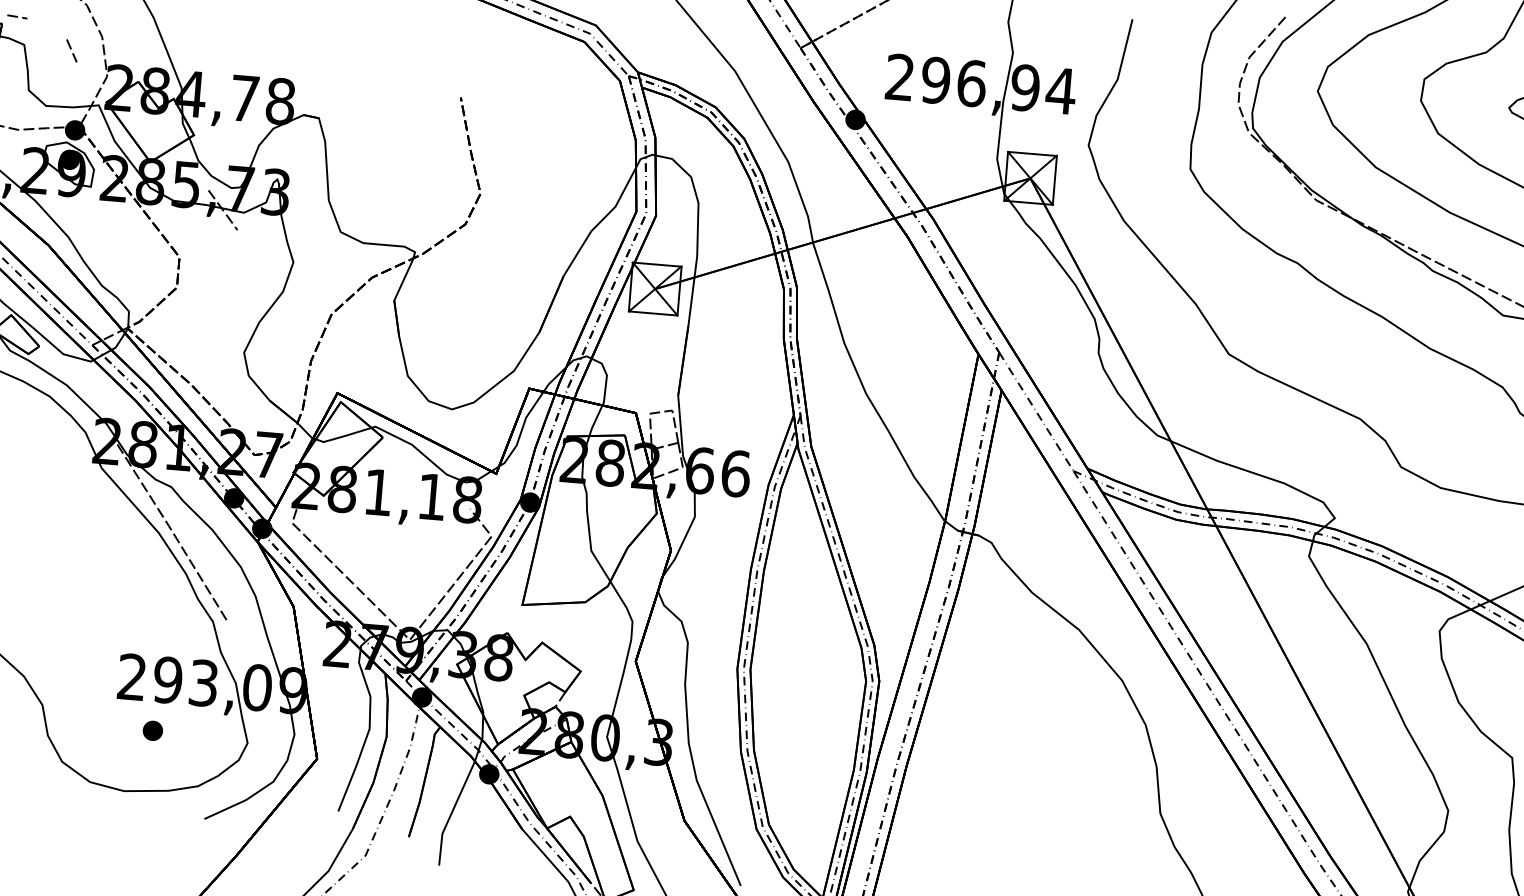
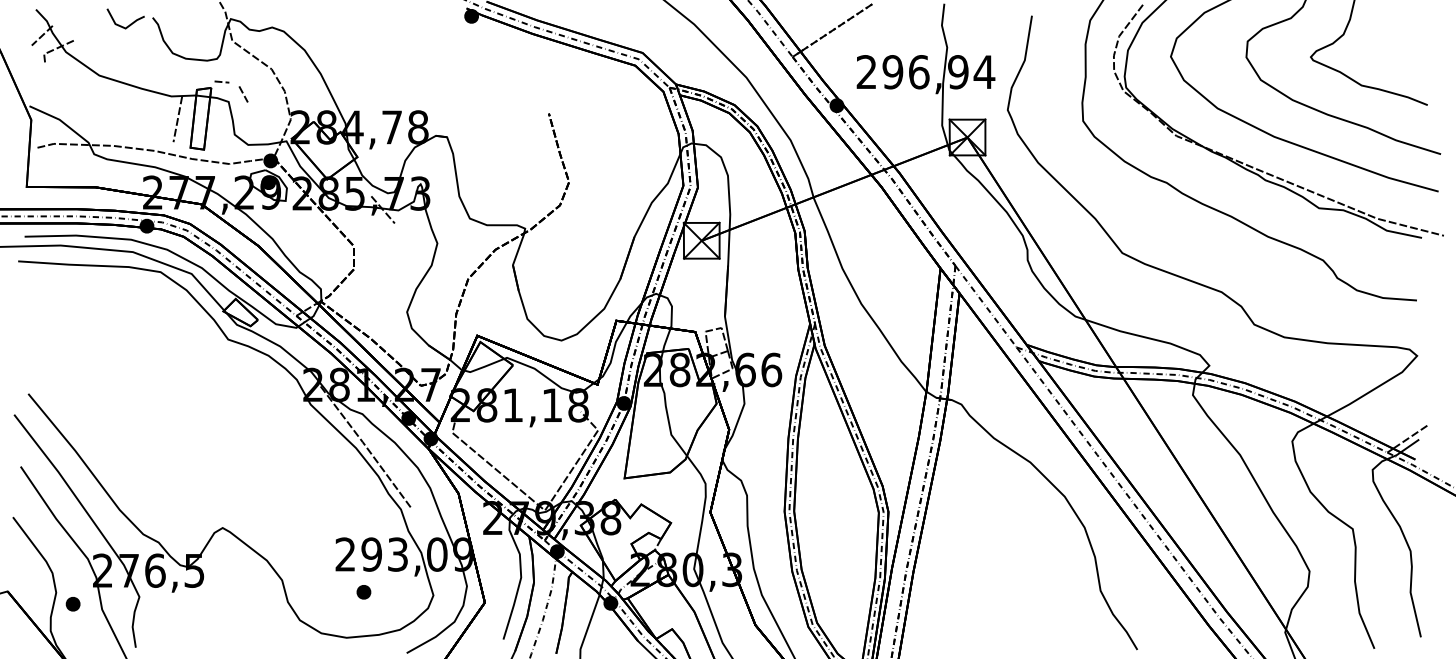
line: (70, 49) -> (242, 93), moved

